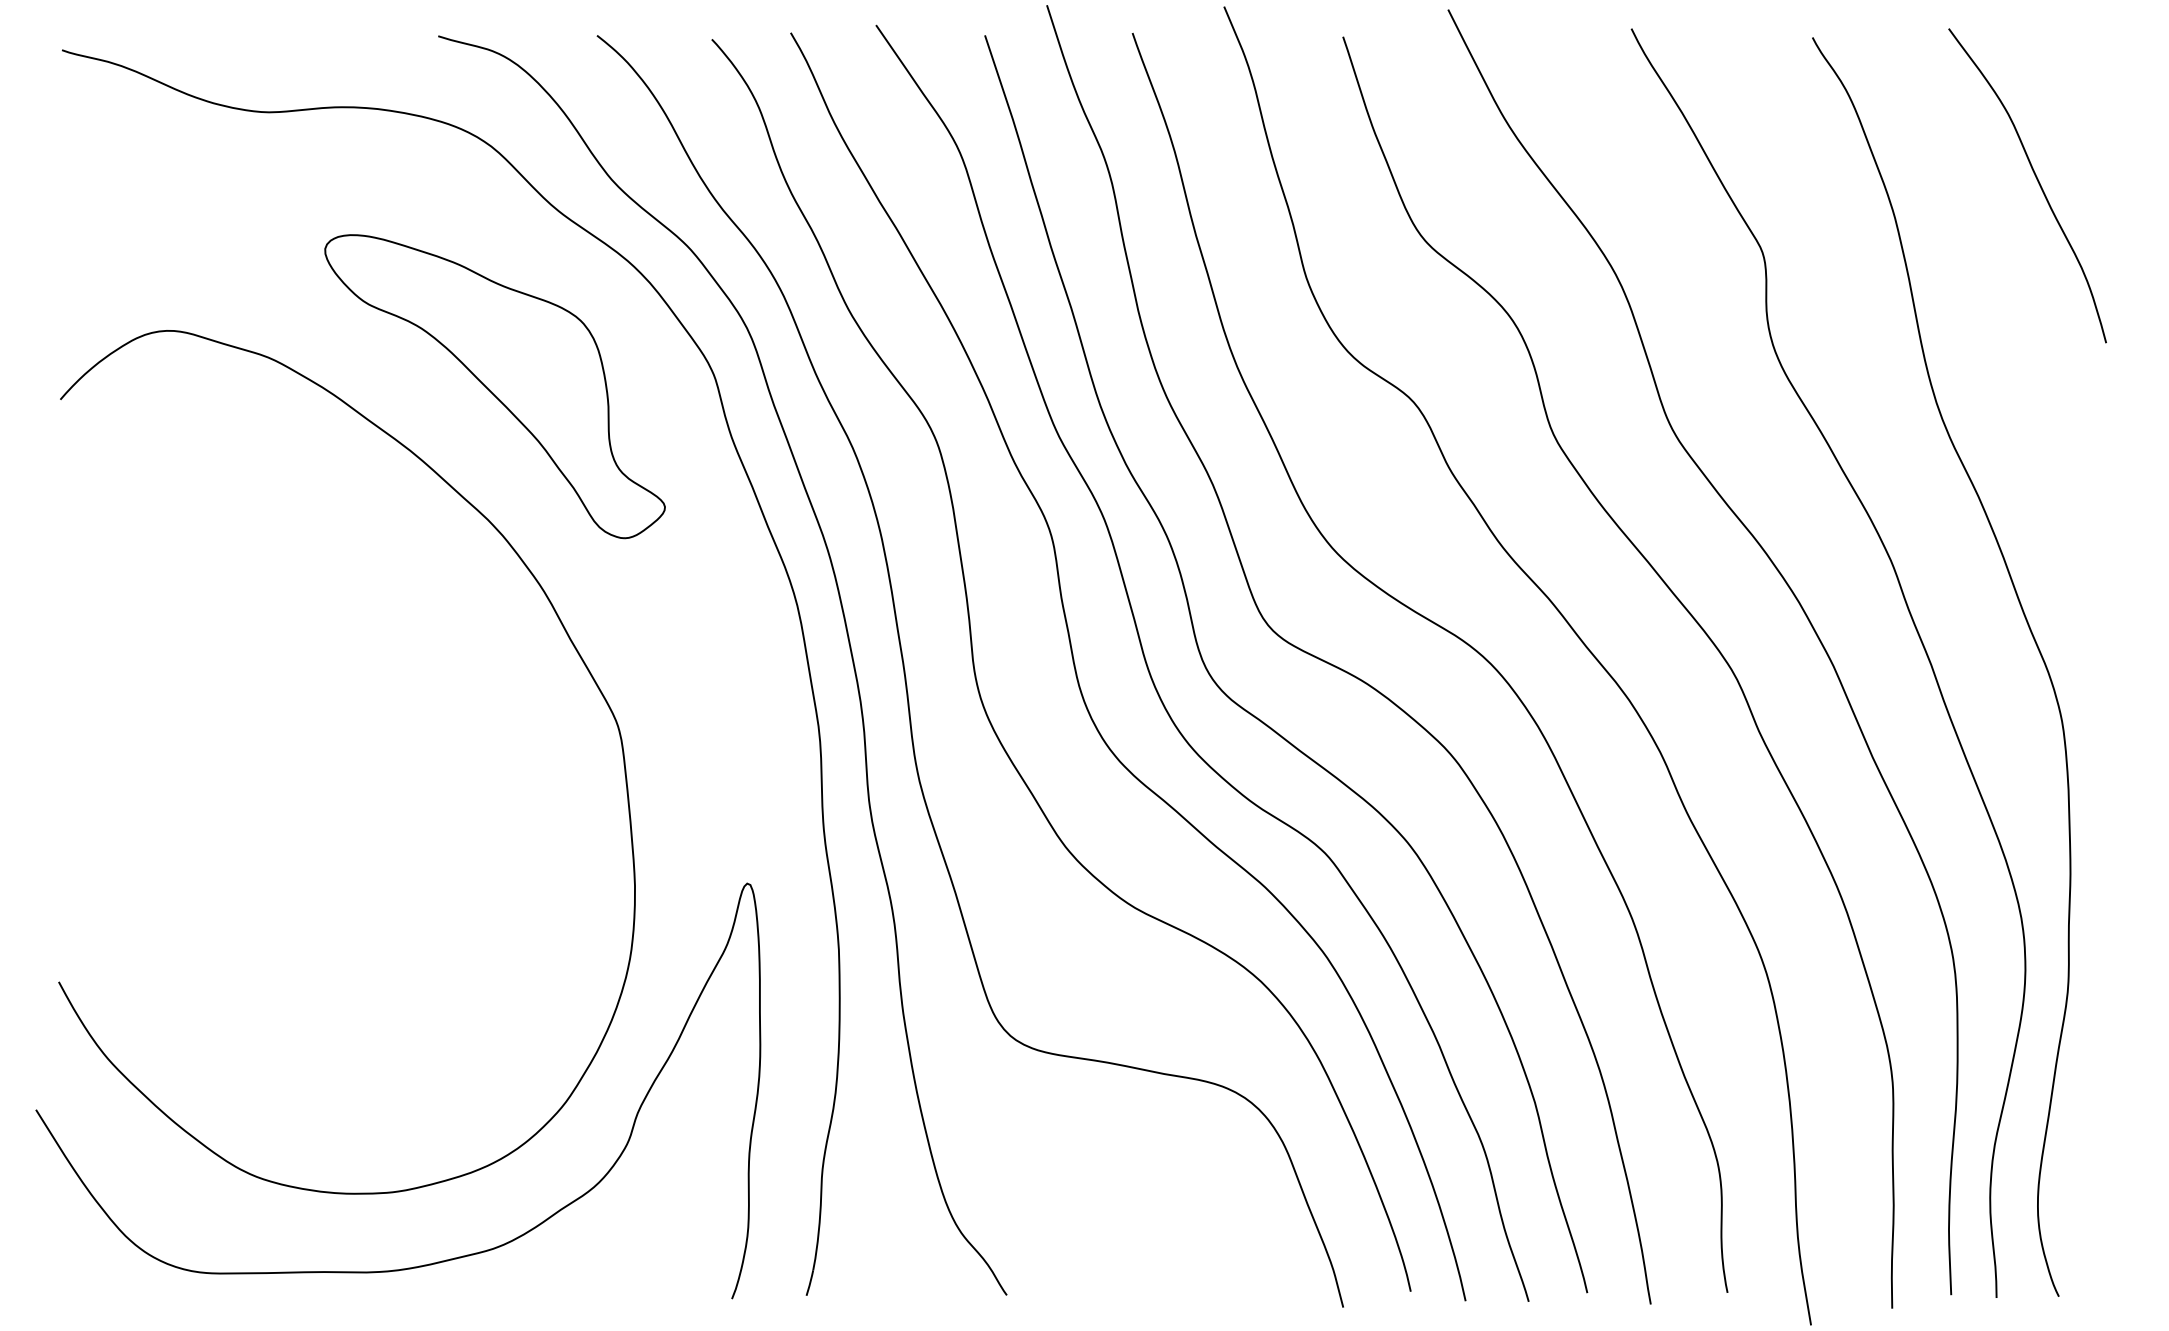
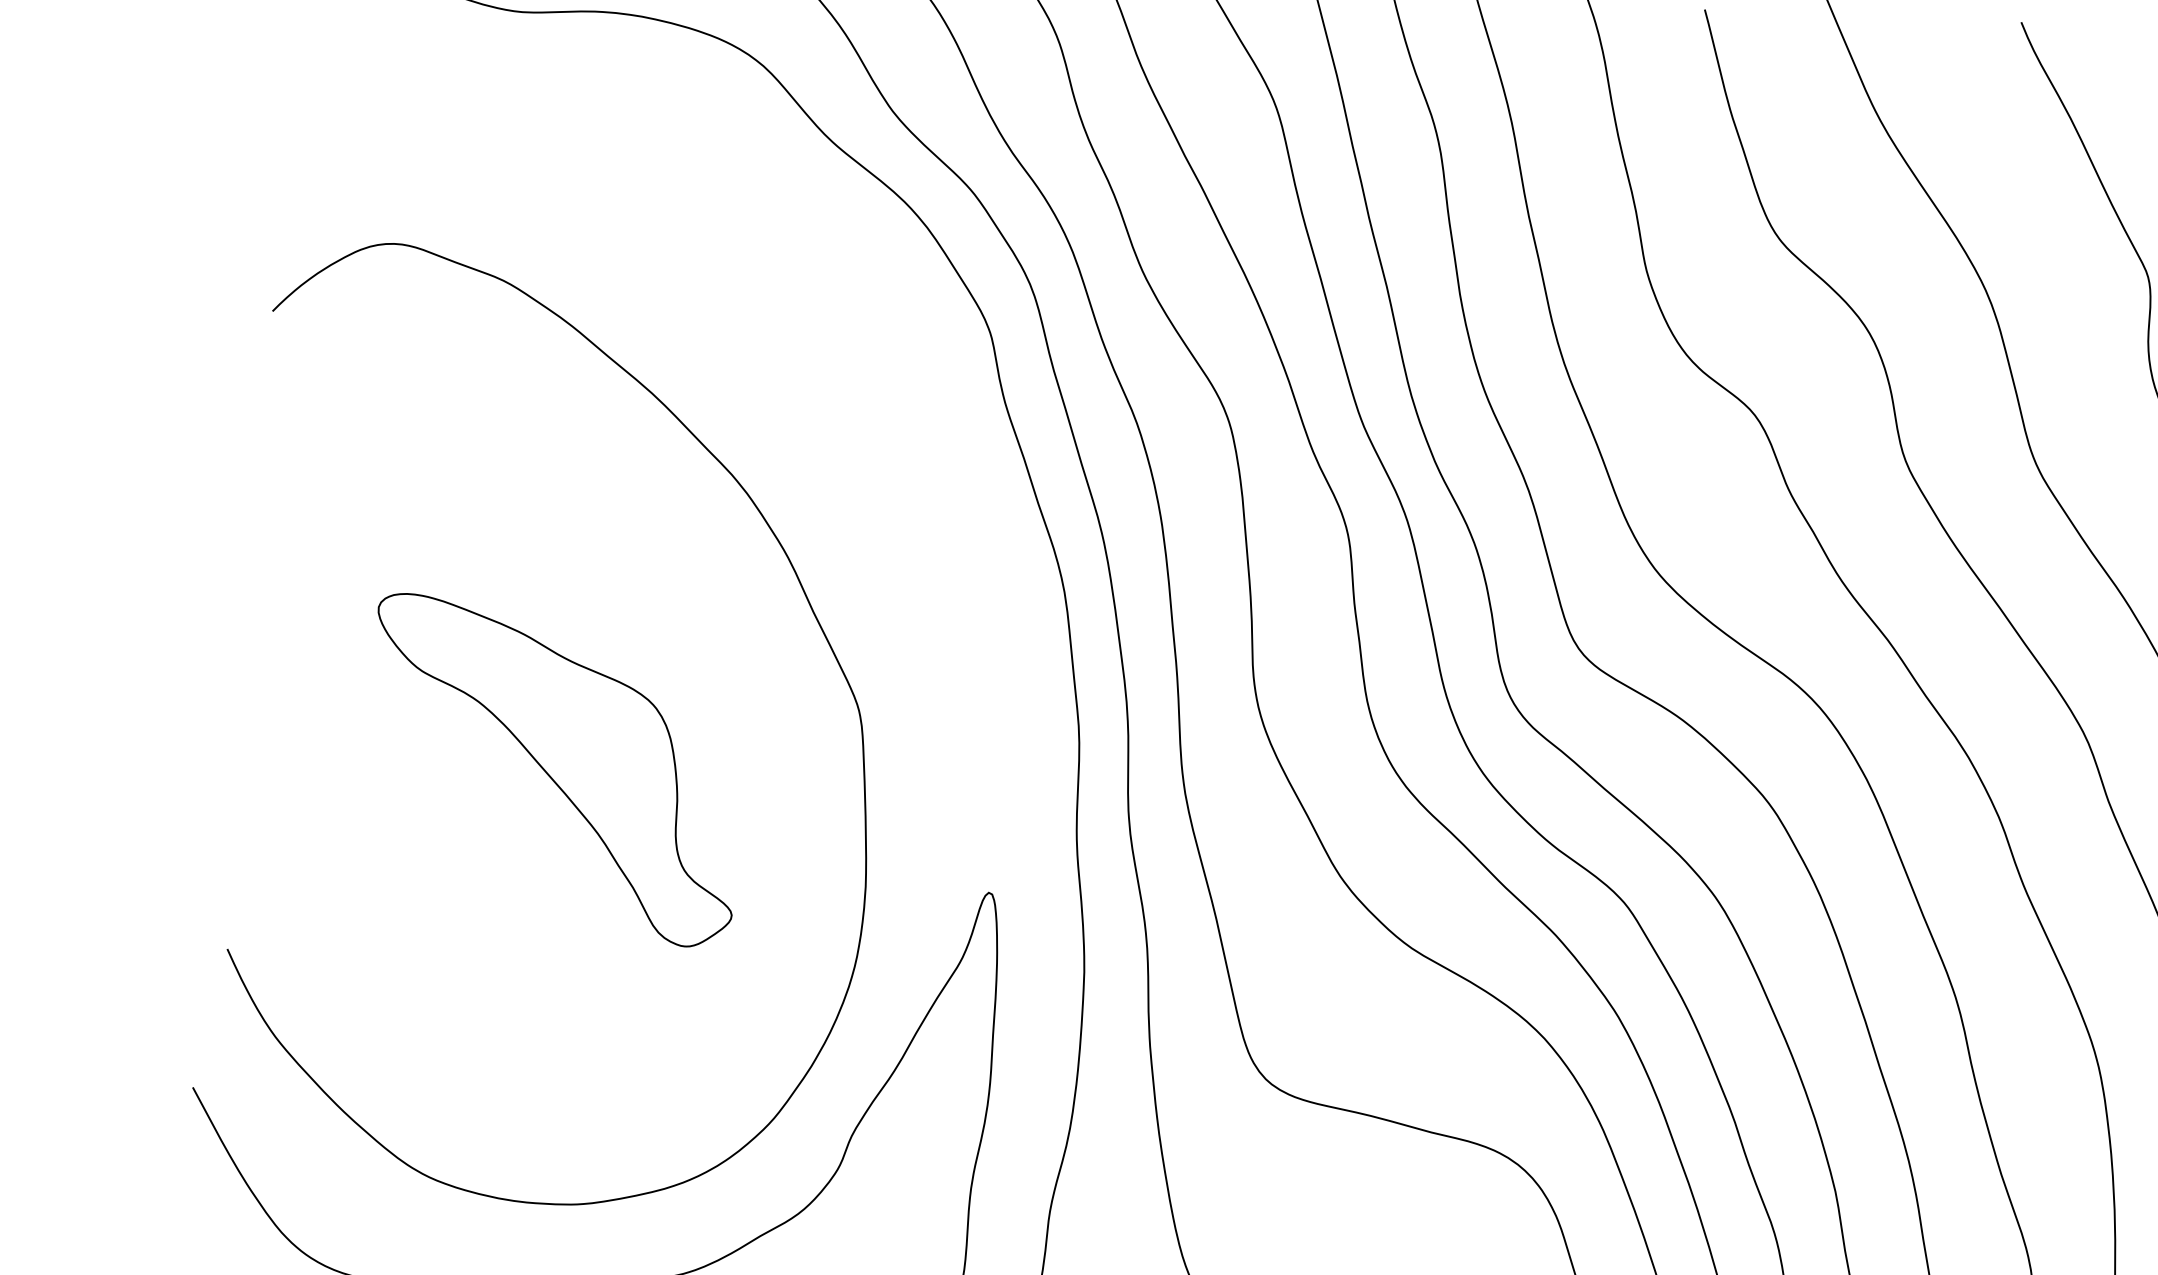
part: (494, 386) -> (553, 770), moved

